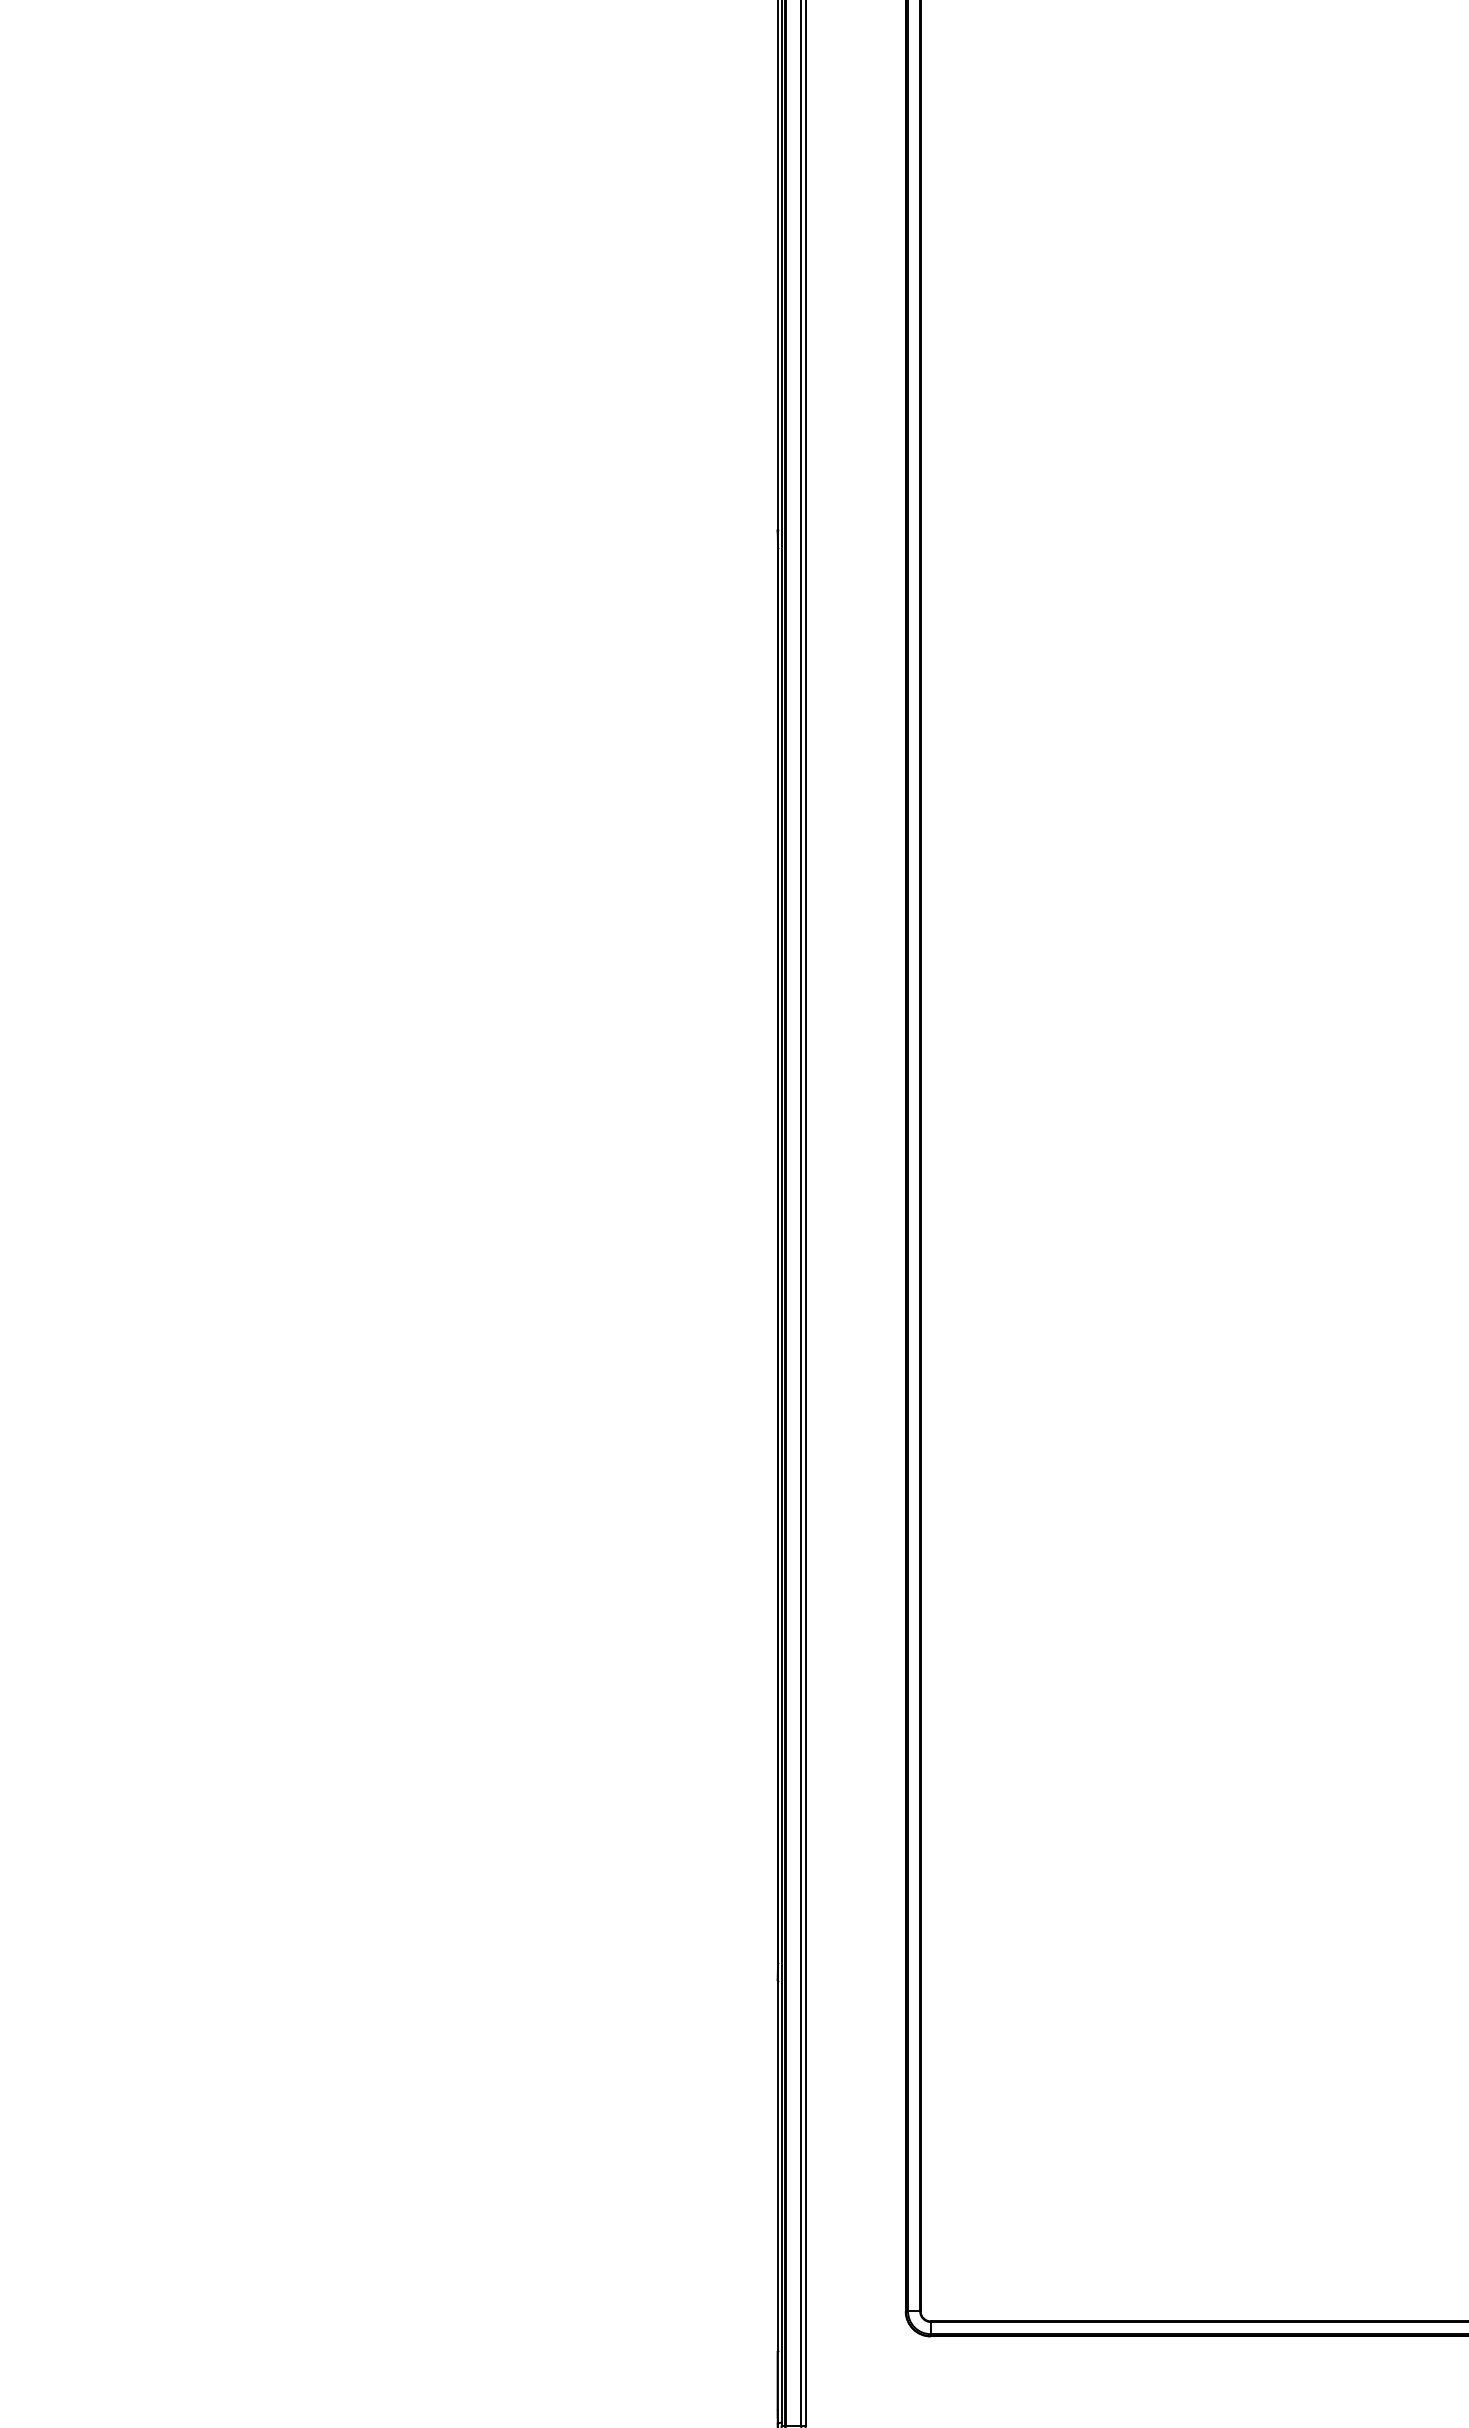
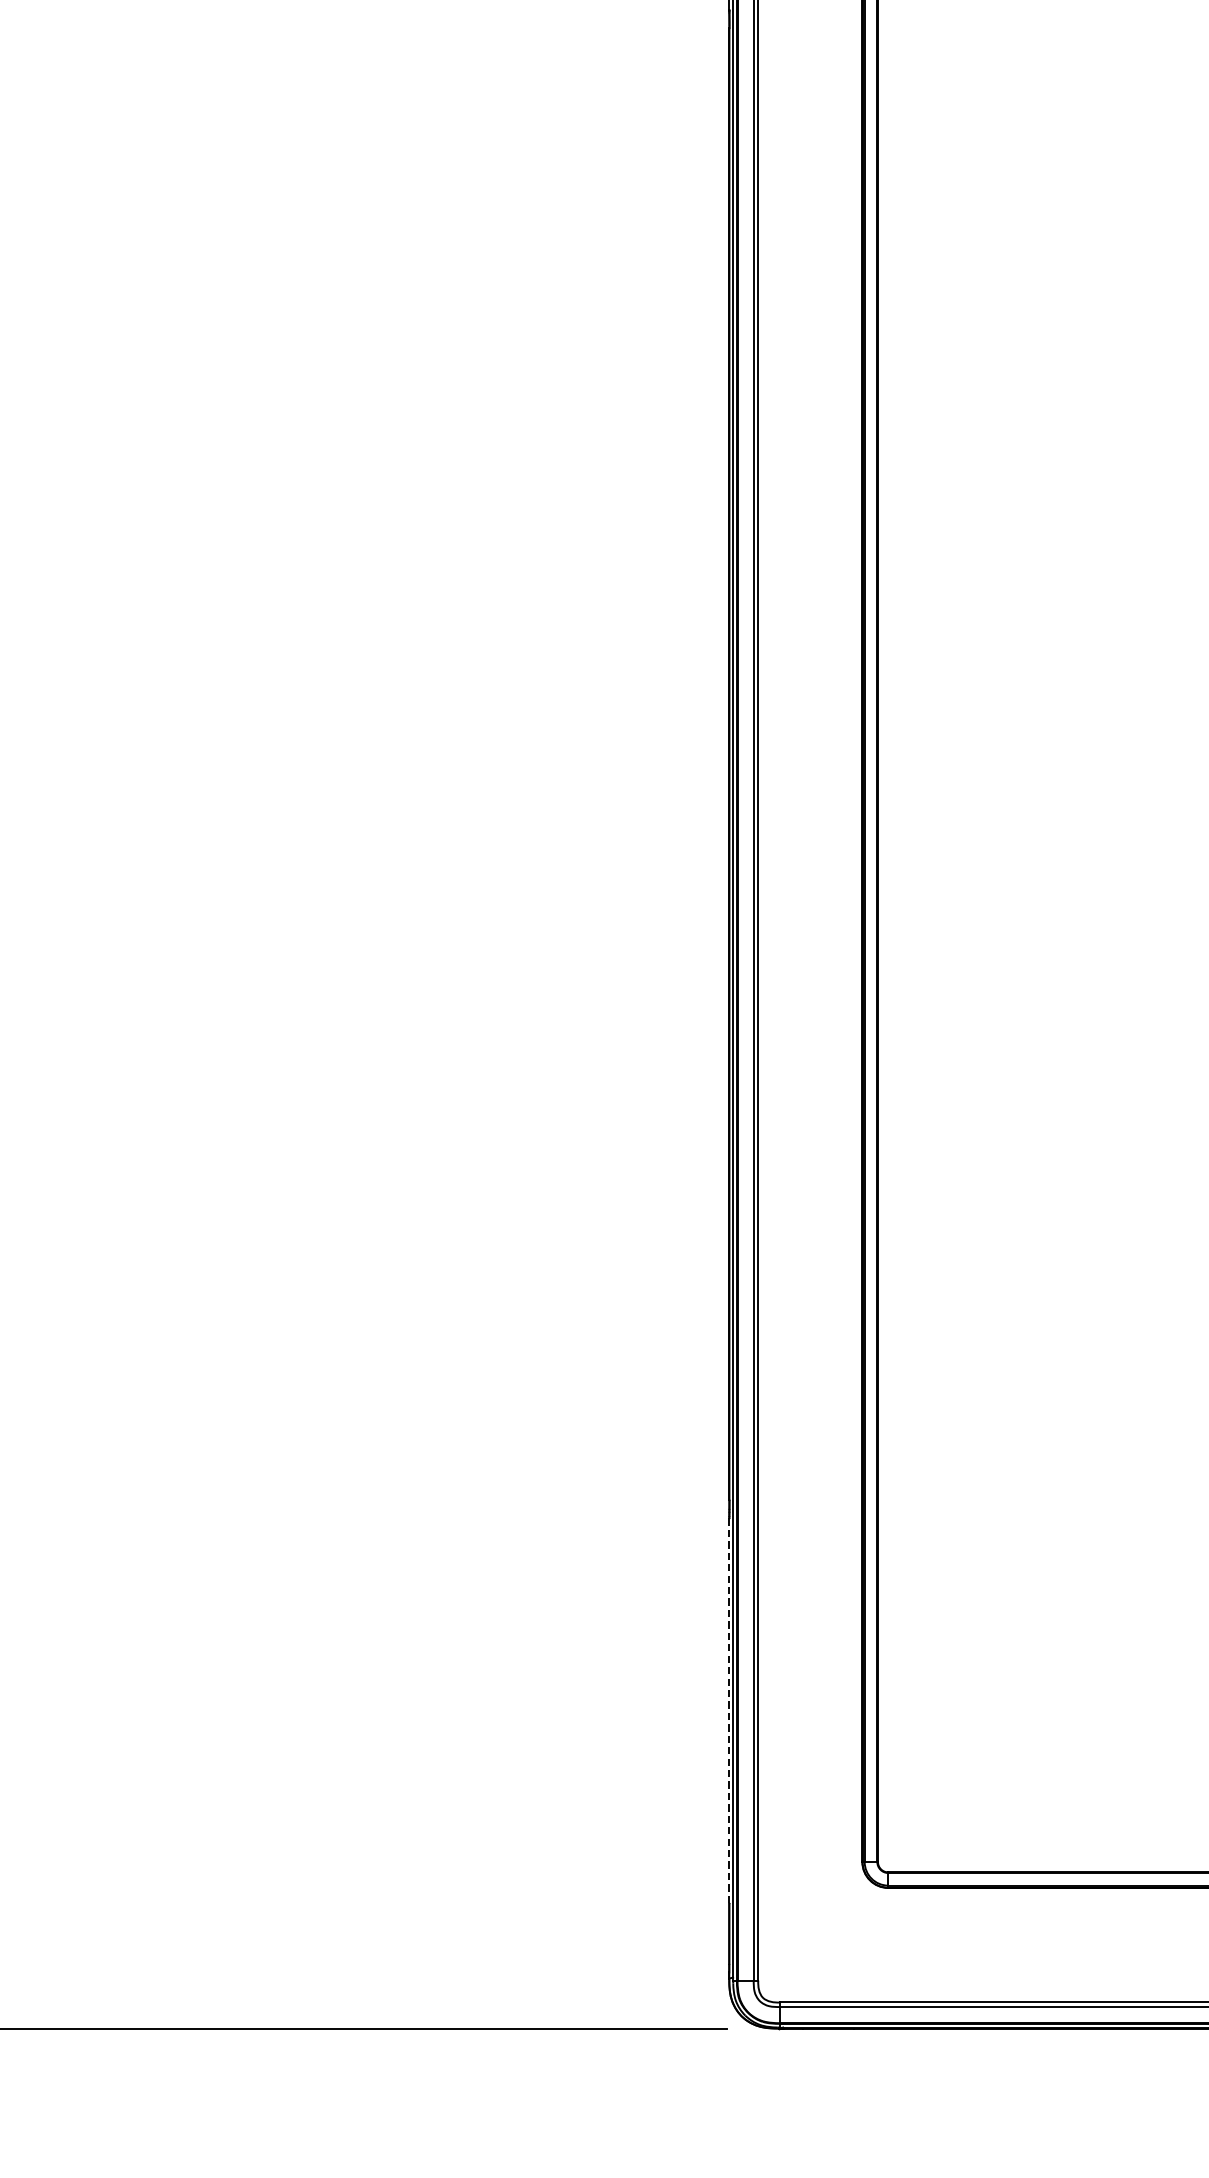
line: (777, 2165) -> (728, 1710), solid -> dashed

